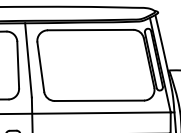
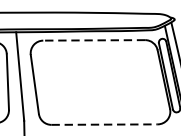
line: (90, 30) -> (94, 40), solid -> dashed
line: (99, 100) -> (104, 124), solid -> dashed

